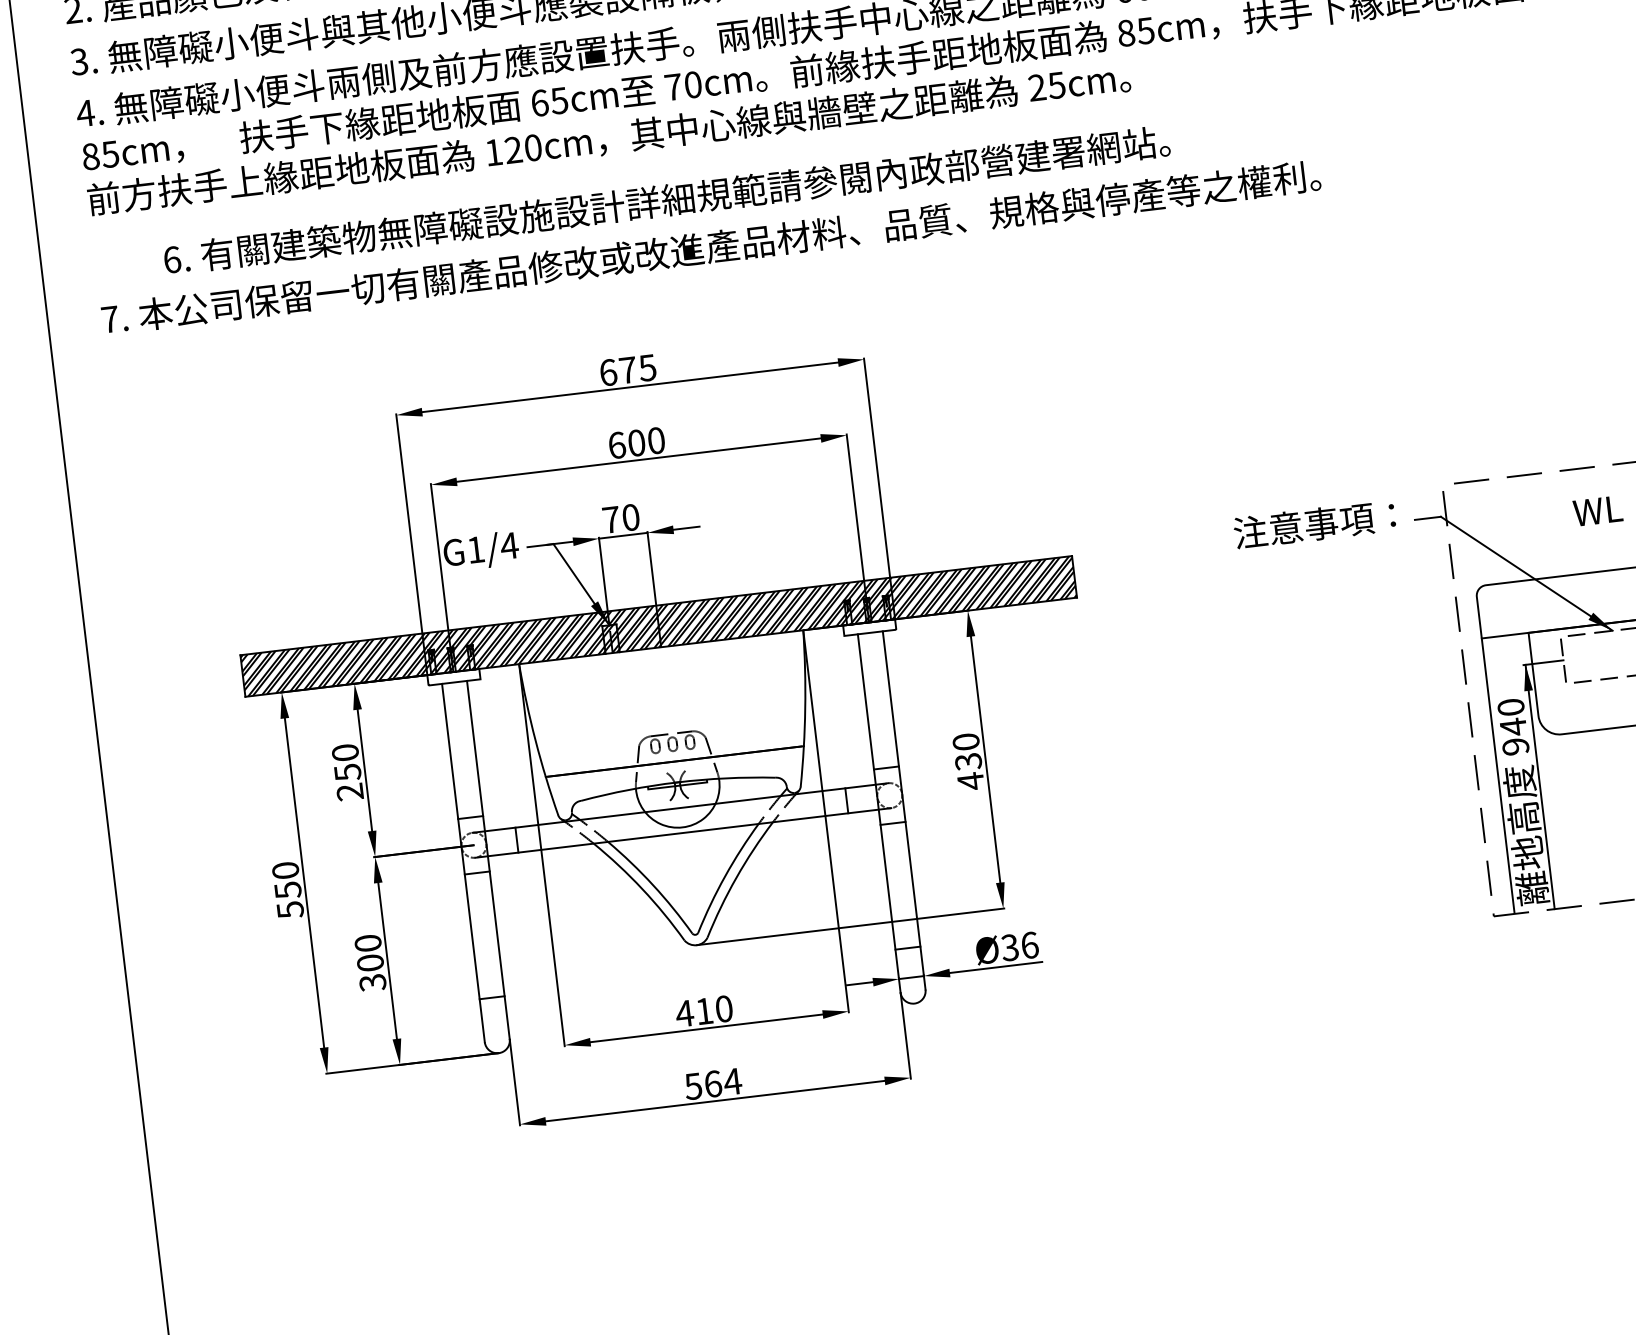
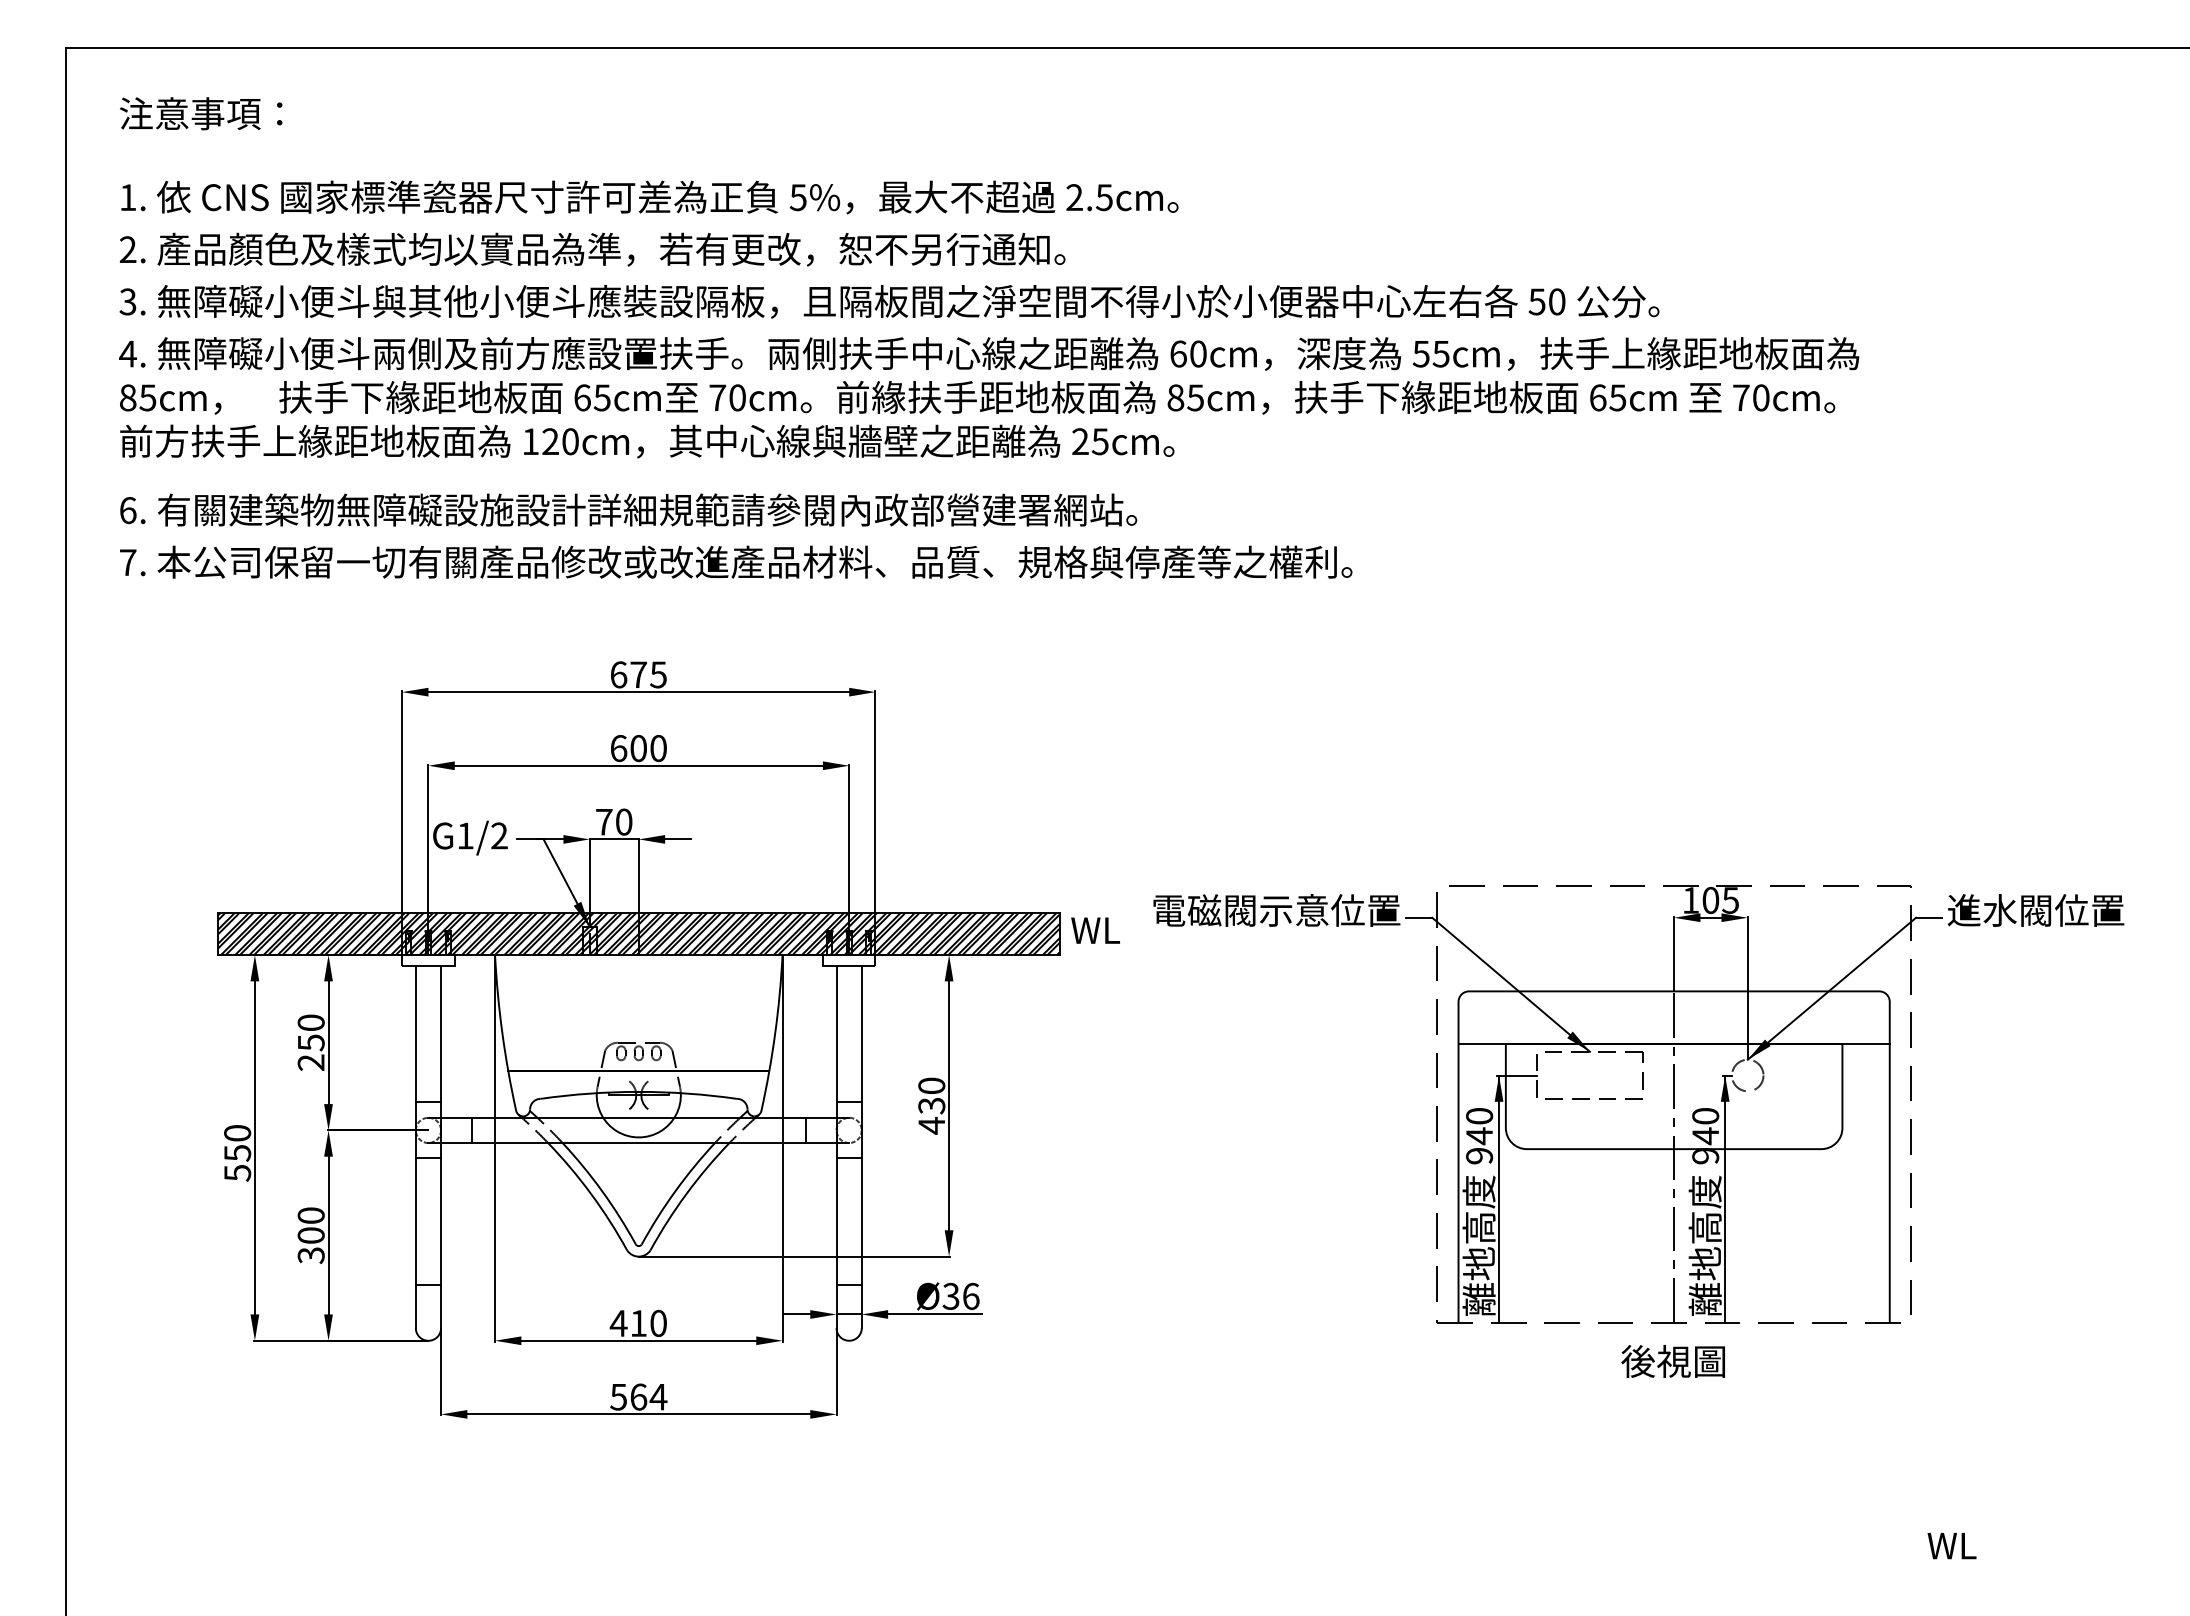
text: (666, 199) -> (628, 509), moved
text: (1597, 510) -> (1095, 930), moved
text: (1286, 527) -> (1276, 910), 注意事項： -> 電磁閥示意位置
text: (509, 545) -> (499, 835), G1/4 -> G1/2

